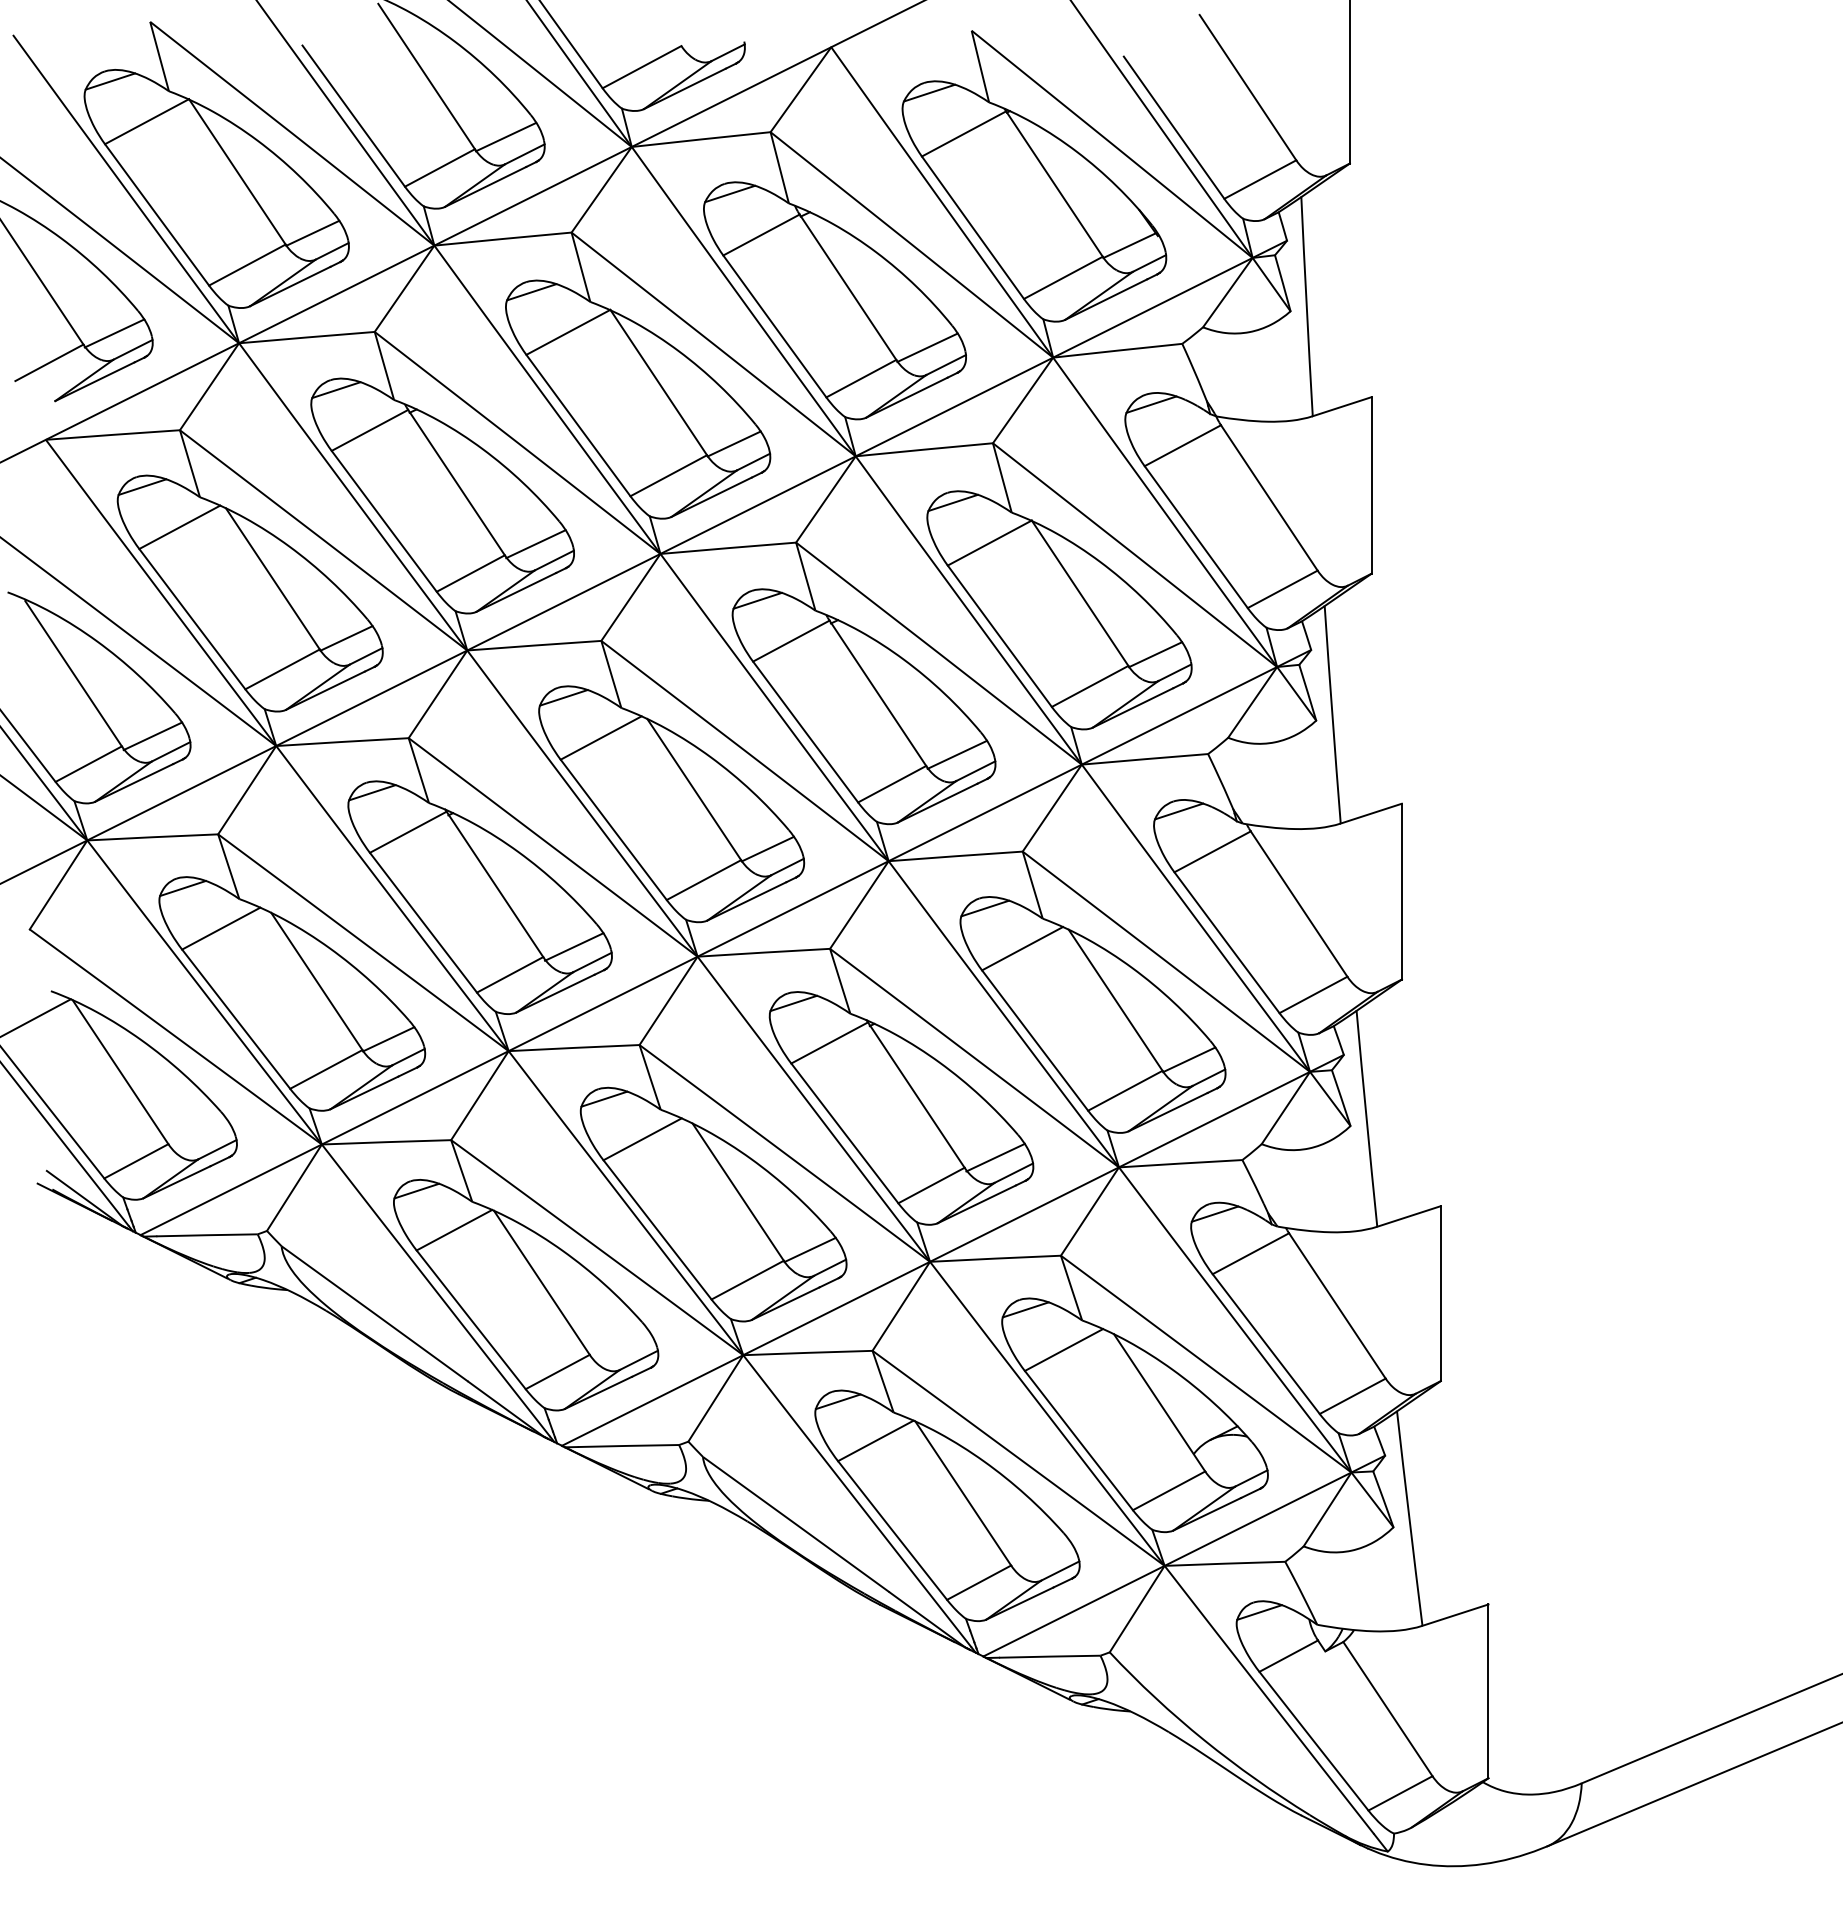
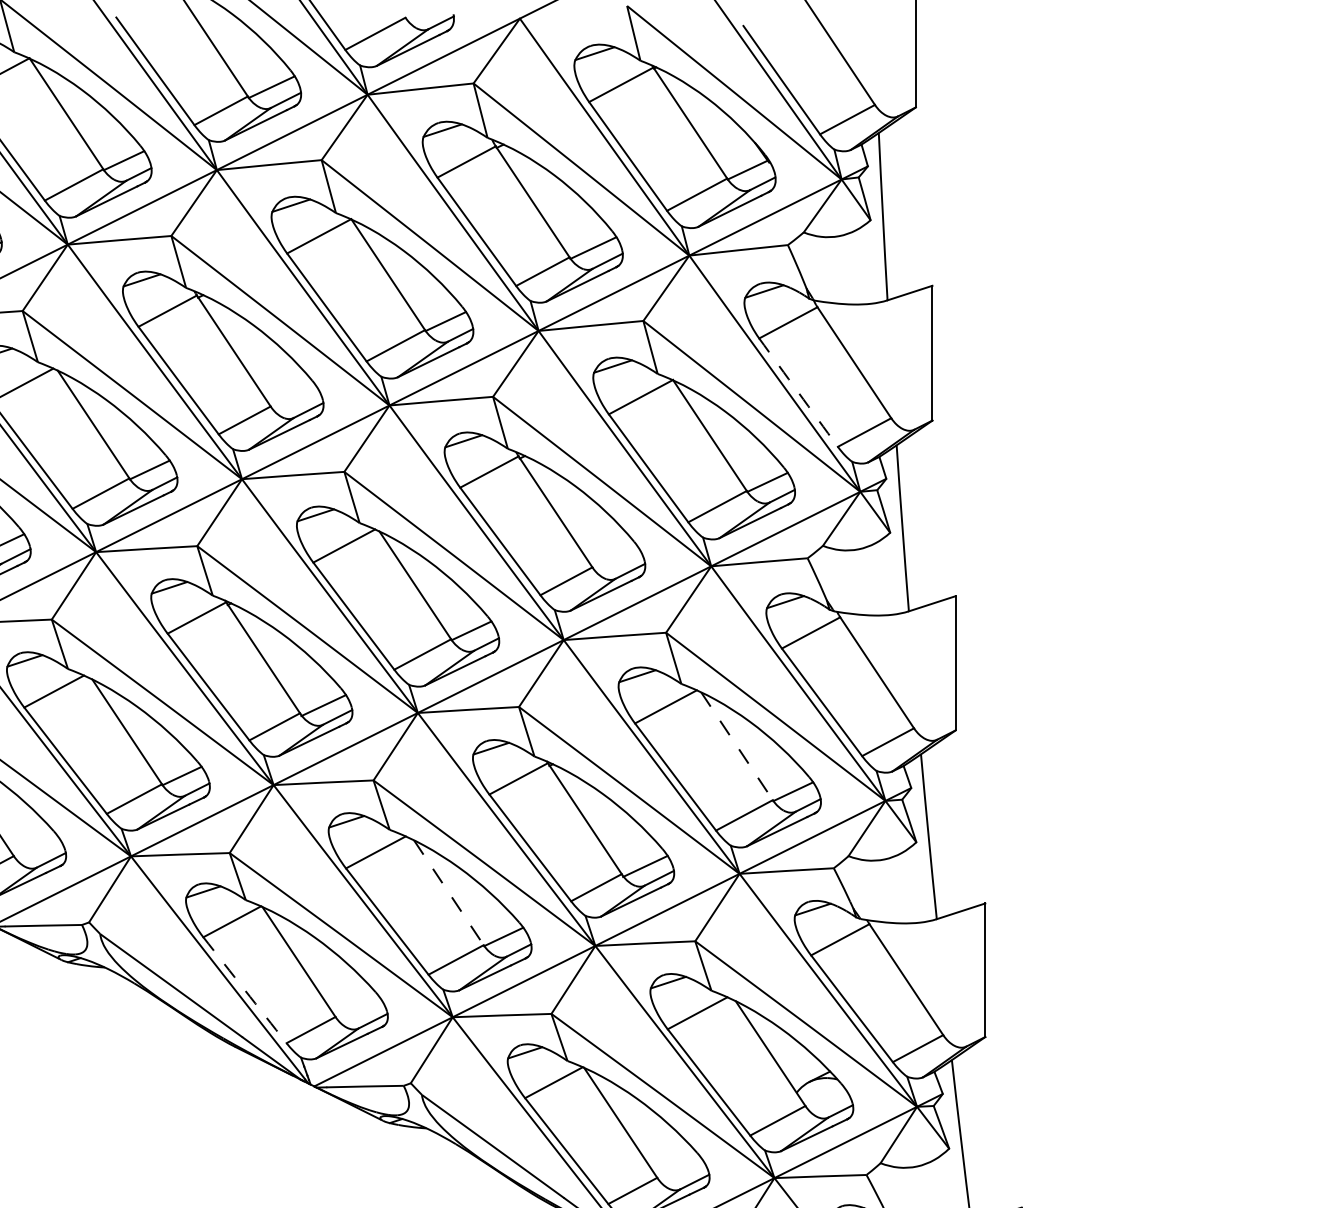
arc: (1196, 537) -> (798, 392), solid -> dashed
line: (535, 544) -> (294, 398), removed
line: (957, 754) -> (616, 558), removed
line: (1115, 1000) -> (736, 746), solid -> dashed
line: (738, 1192) -> (449, 893), solid -> dashed
arc: (471, 1319) -> (245, 989), solid -> dashed

